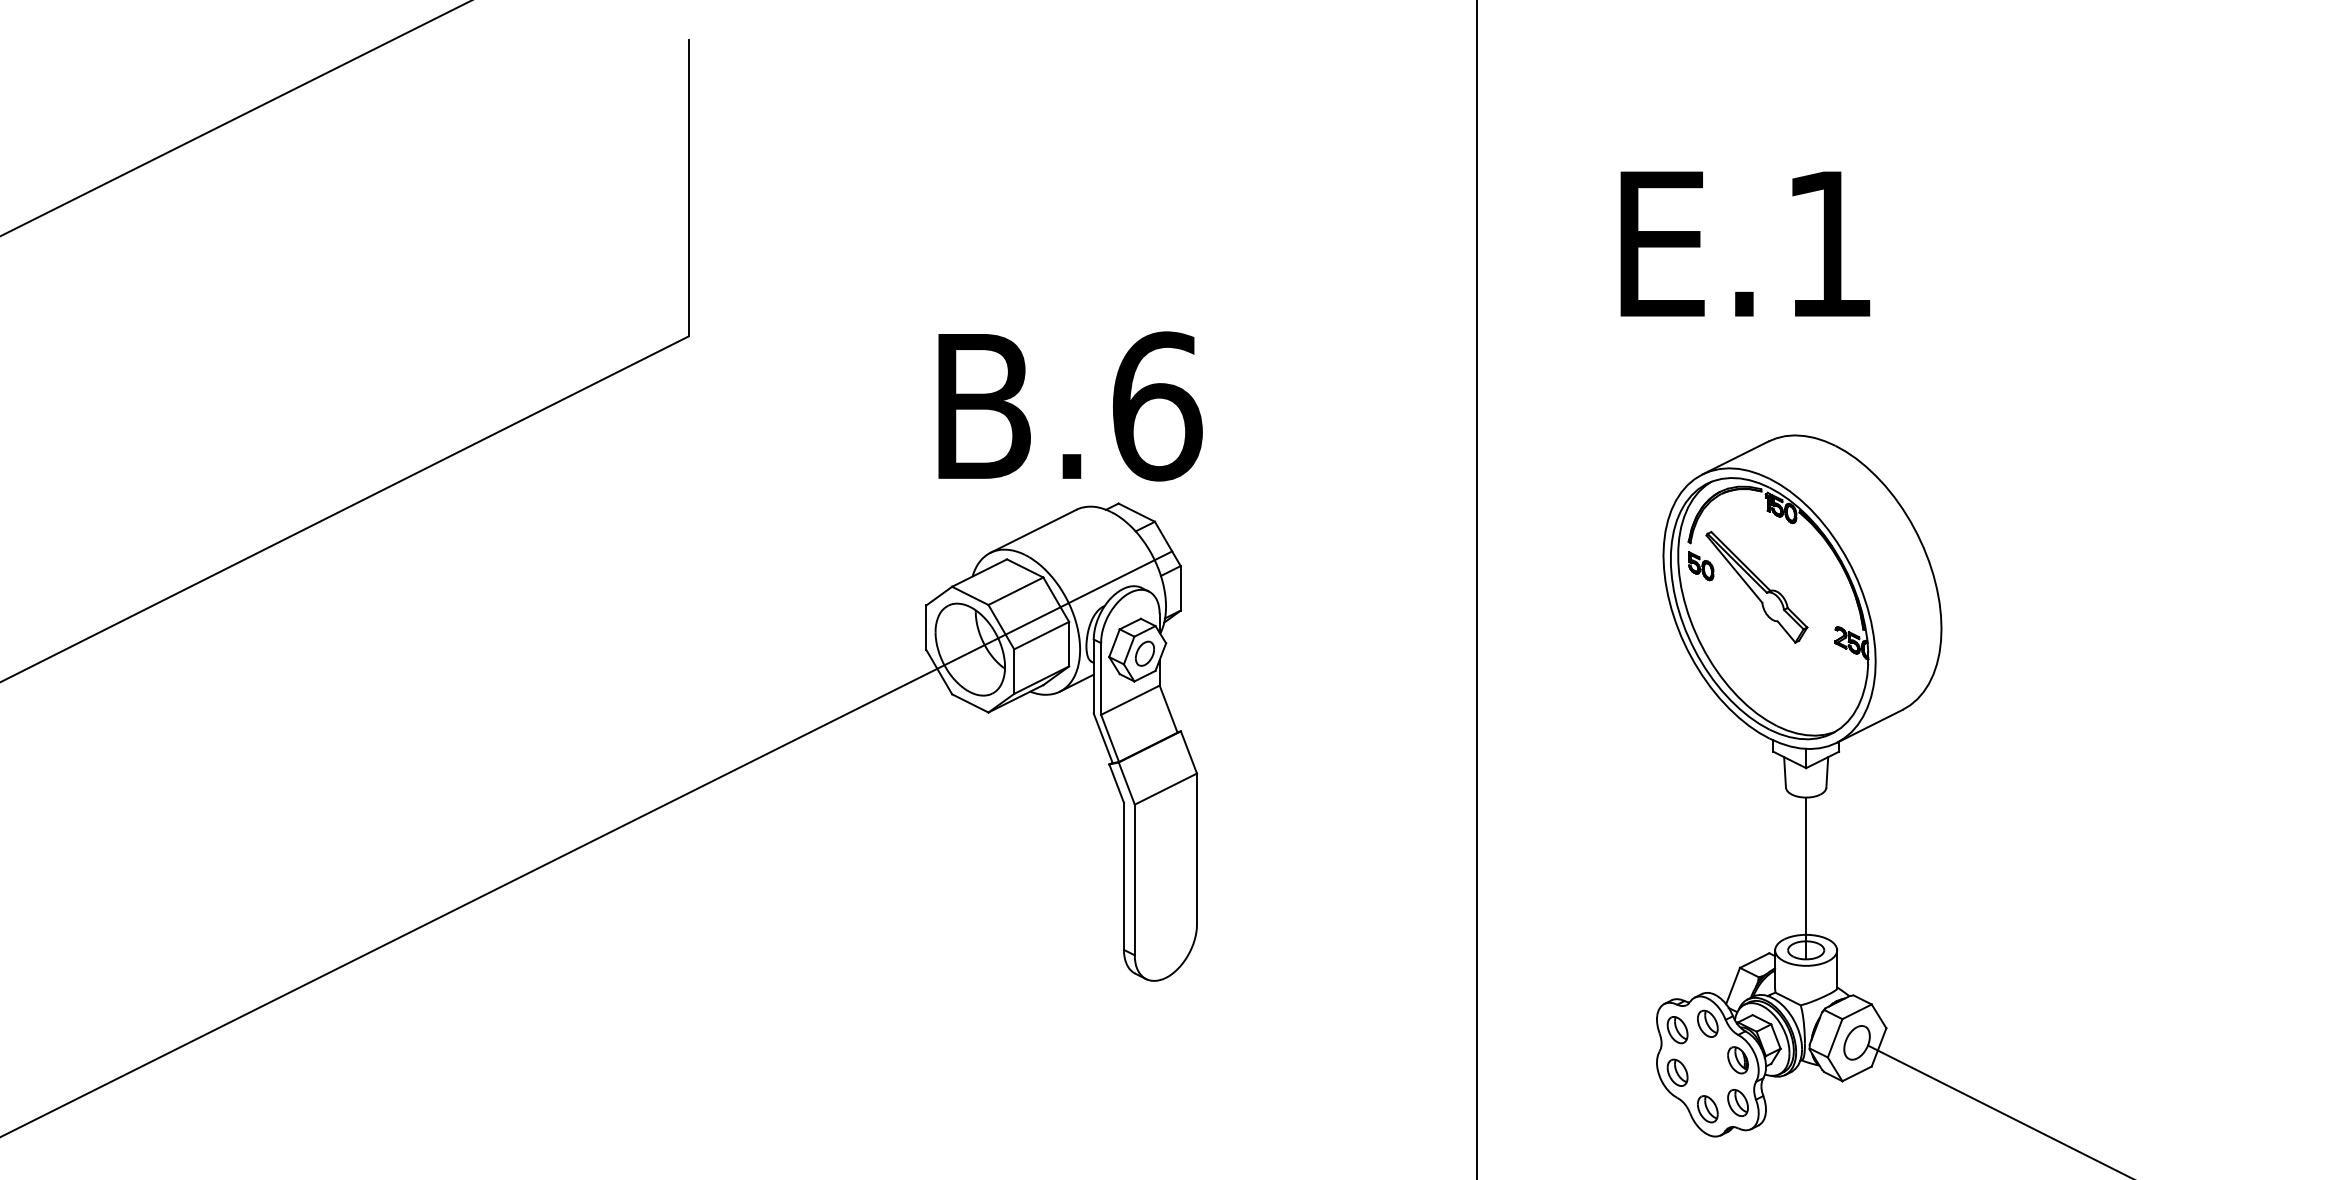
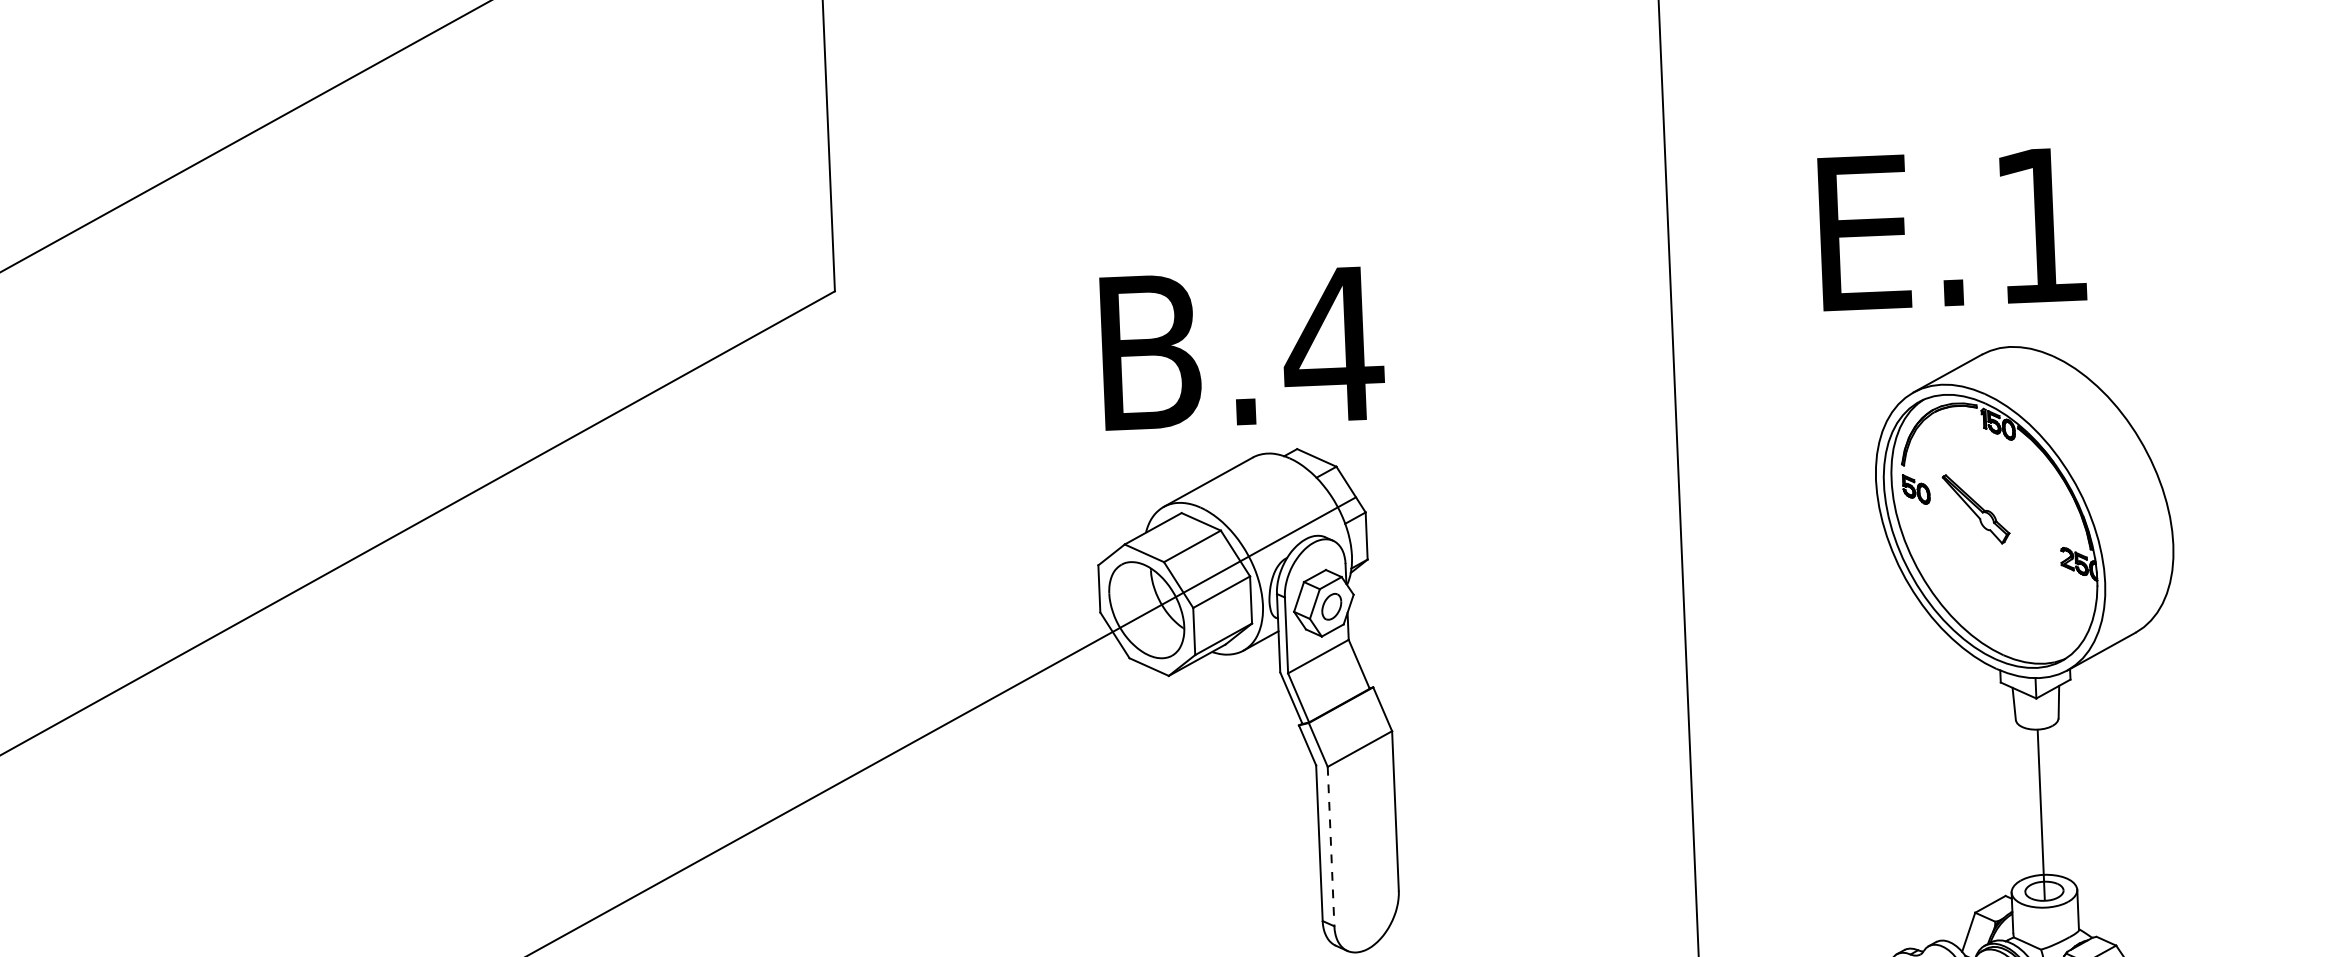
text: (1745, 243) -> (1952, 228), moved
text: (1156, 406) -> (1332, 344), B.6 -> B.4
part: (1756, 586) -> (1975, 508), size x0.6
line: (1134, 880) -> (1330, 847), solid -> dashed

